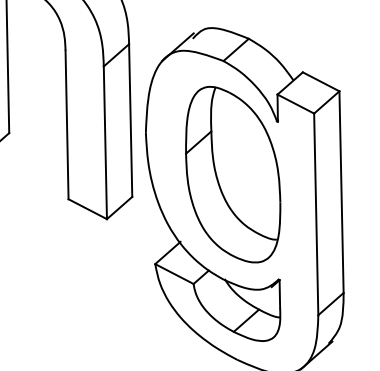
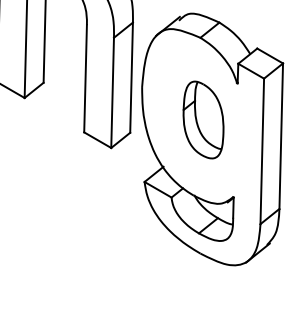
part: (232, 173) -> (203, 119), size x0.6

